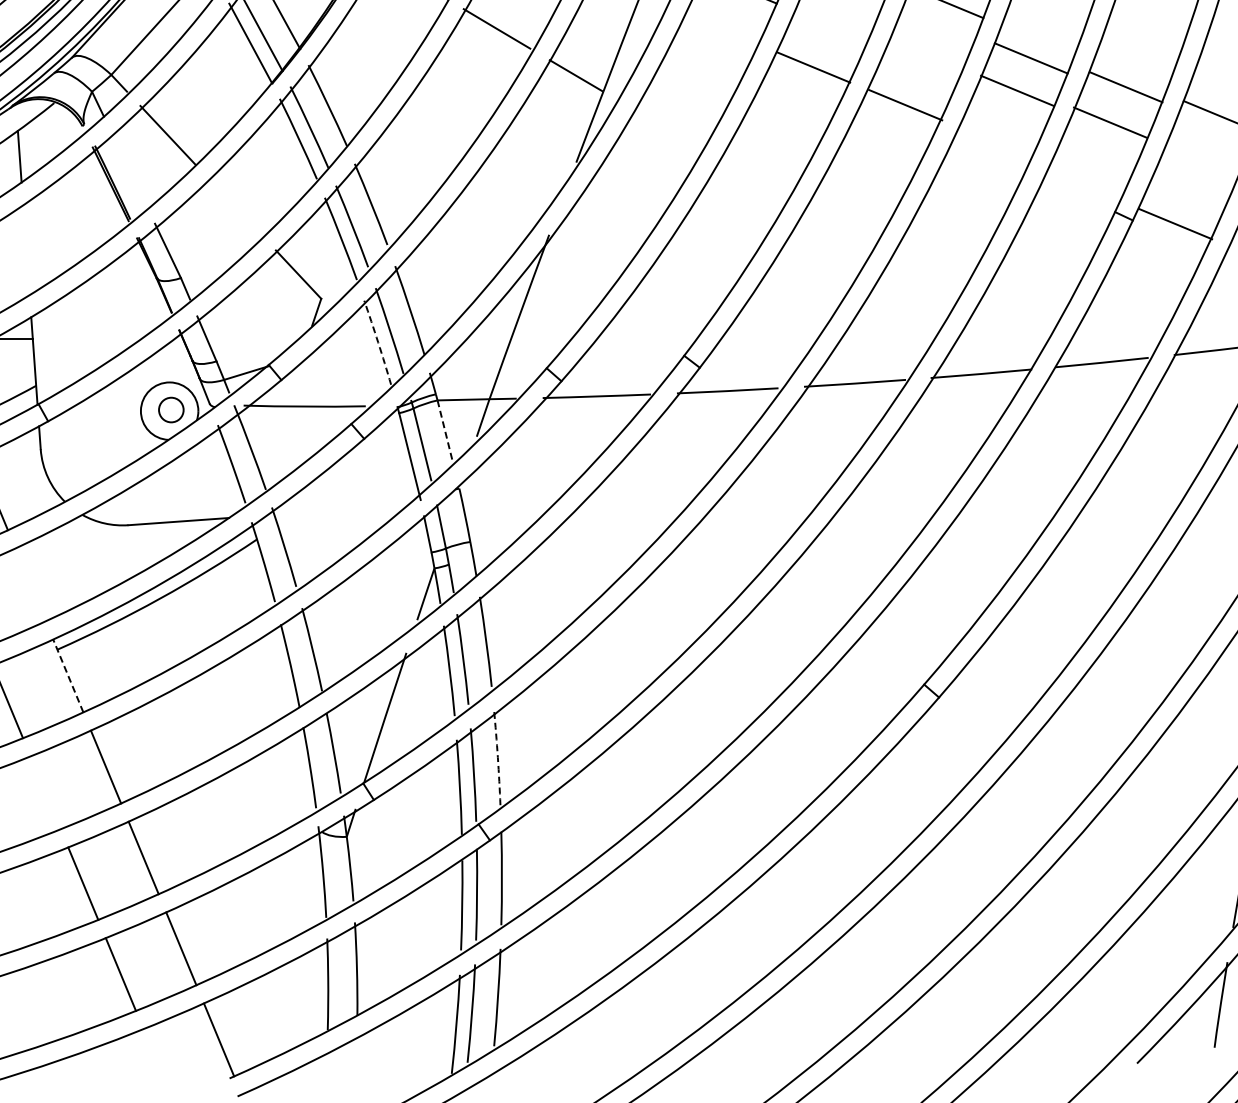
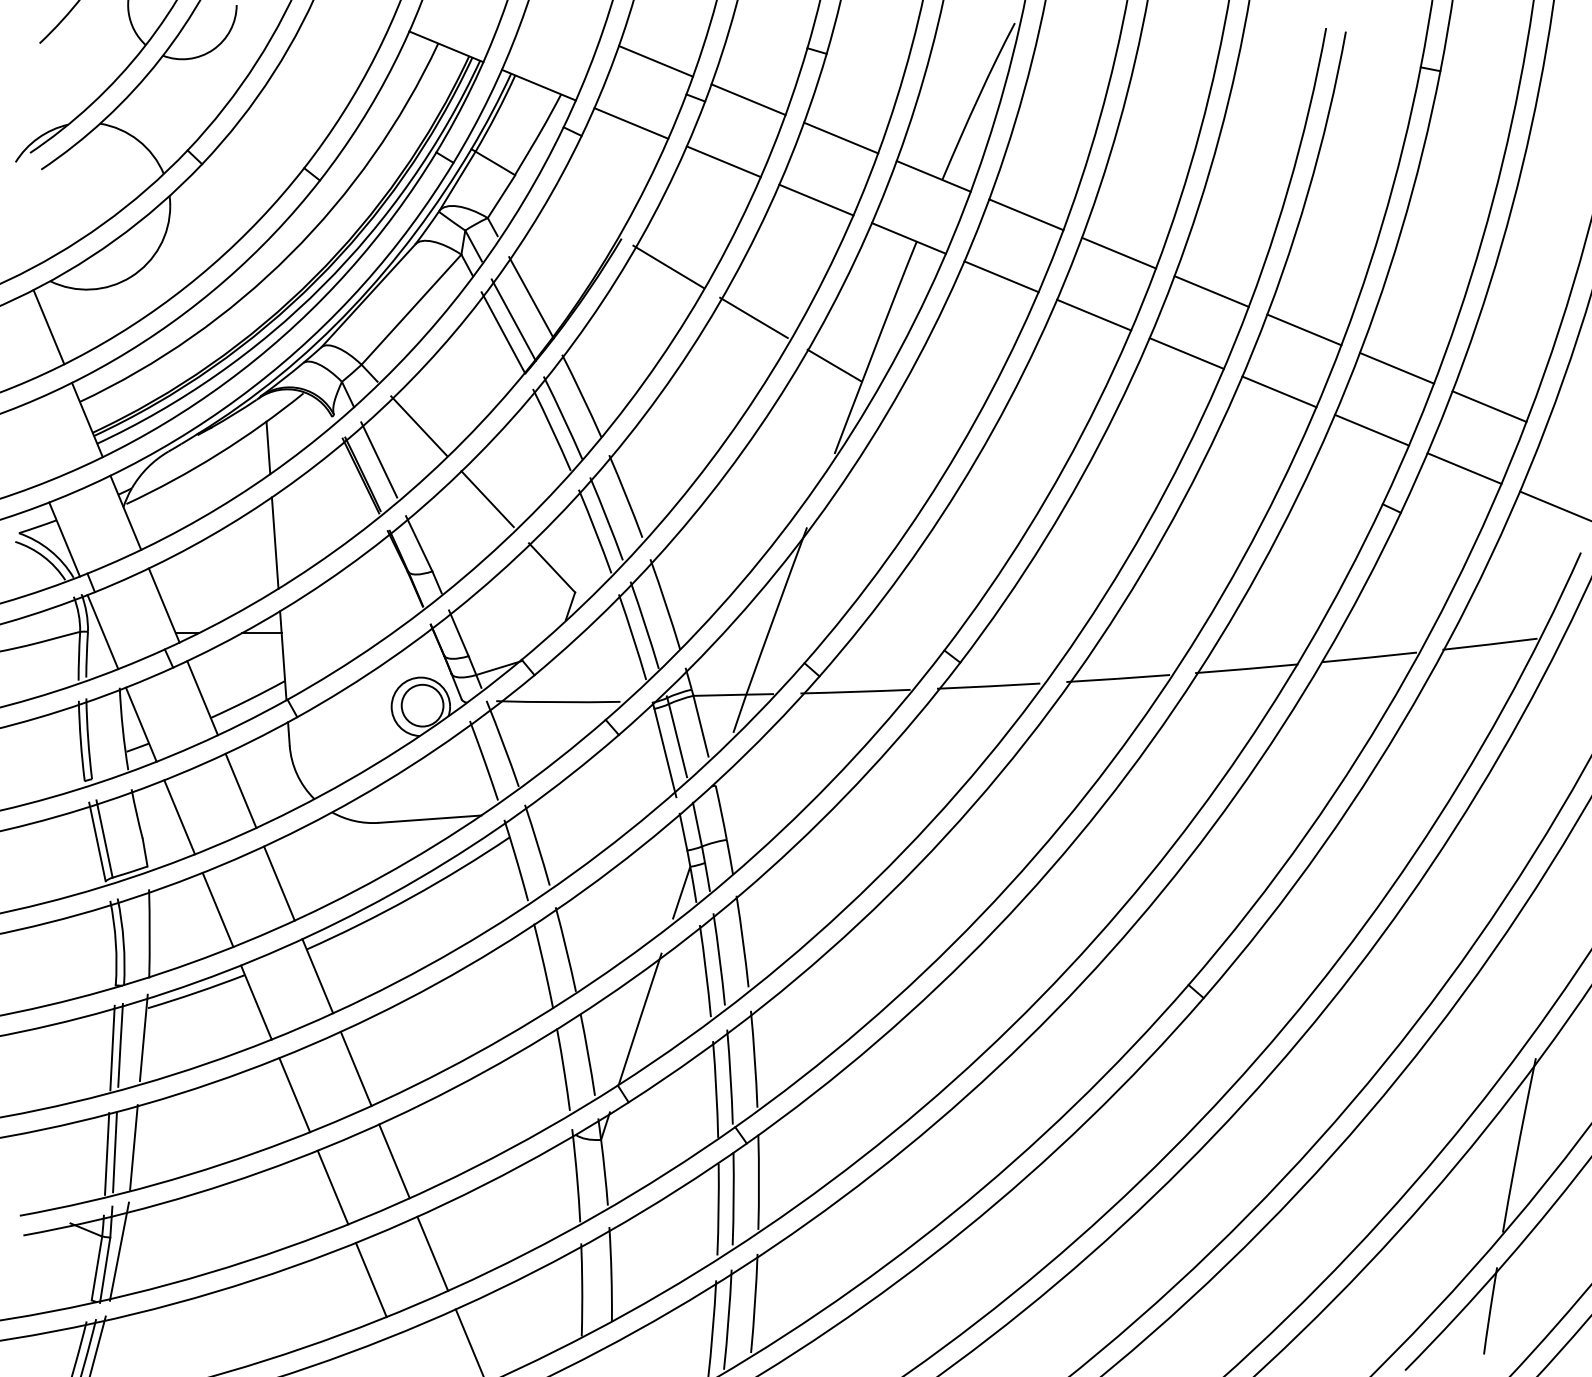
line: (1031, 57) -> (1279, 391), moved
line: (814, 66) -> (1094, 314), moved
line: (1126, 86) -> (1372, 429), moved
line: (1017, 90) -> (1304, 329), moved
line: (905, 105) -> (1186, 353), moved
line: (1110, 121) -> (1397, 367), moved
line: (128, 168) -> (379, 459), added
line: (235, 207) -> (487, 499), added
line: (1175, 224) -> (1464, 468), moved
line: (25, 249) -> (274, 542), added
arc: (378, 343) -> (633, 637), dashed -> solid
circle: (171, 409) -> (422, 705), size x1.67
line: (445, 430) -> (701, 726), dashed -> solid
line: (30, 584) -> (279, 883), added
line: (68, 675) -> (317, 975), dashed -> solid
arc: (497, 757) -> (754, 1059), dashed -> solid
line: (45, 793) -> (294, 1095), added

